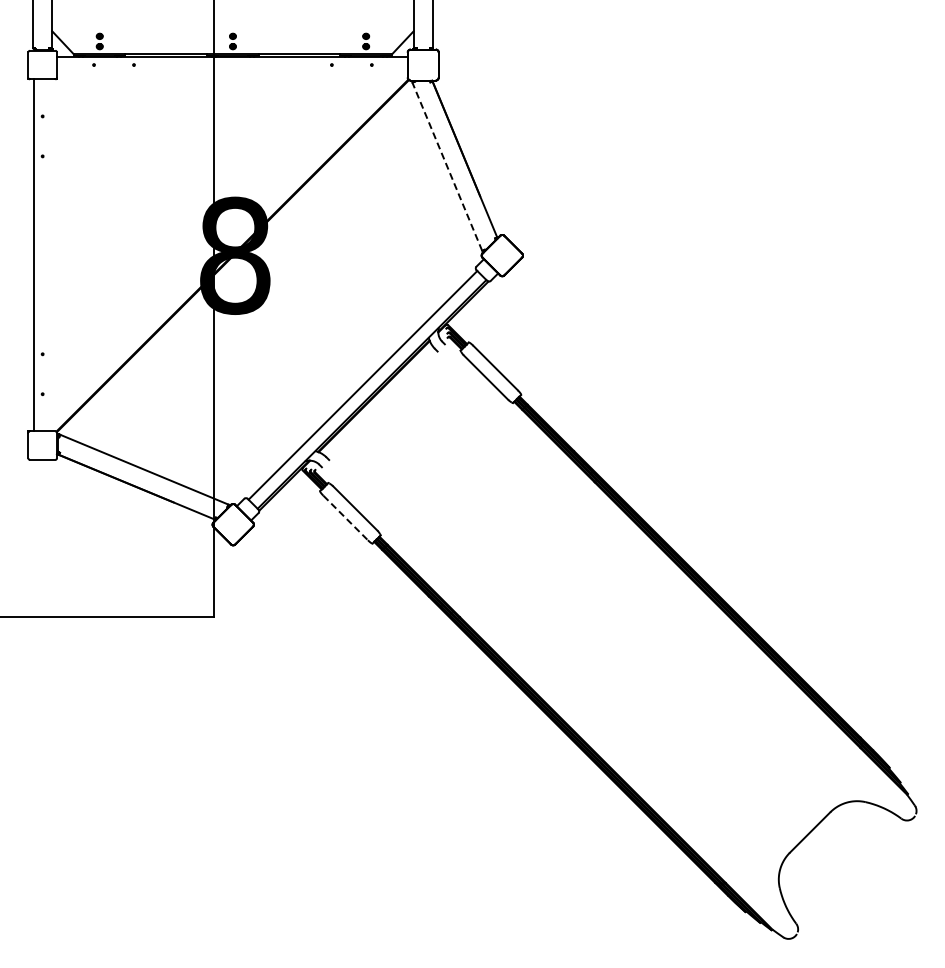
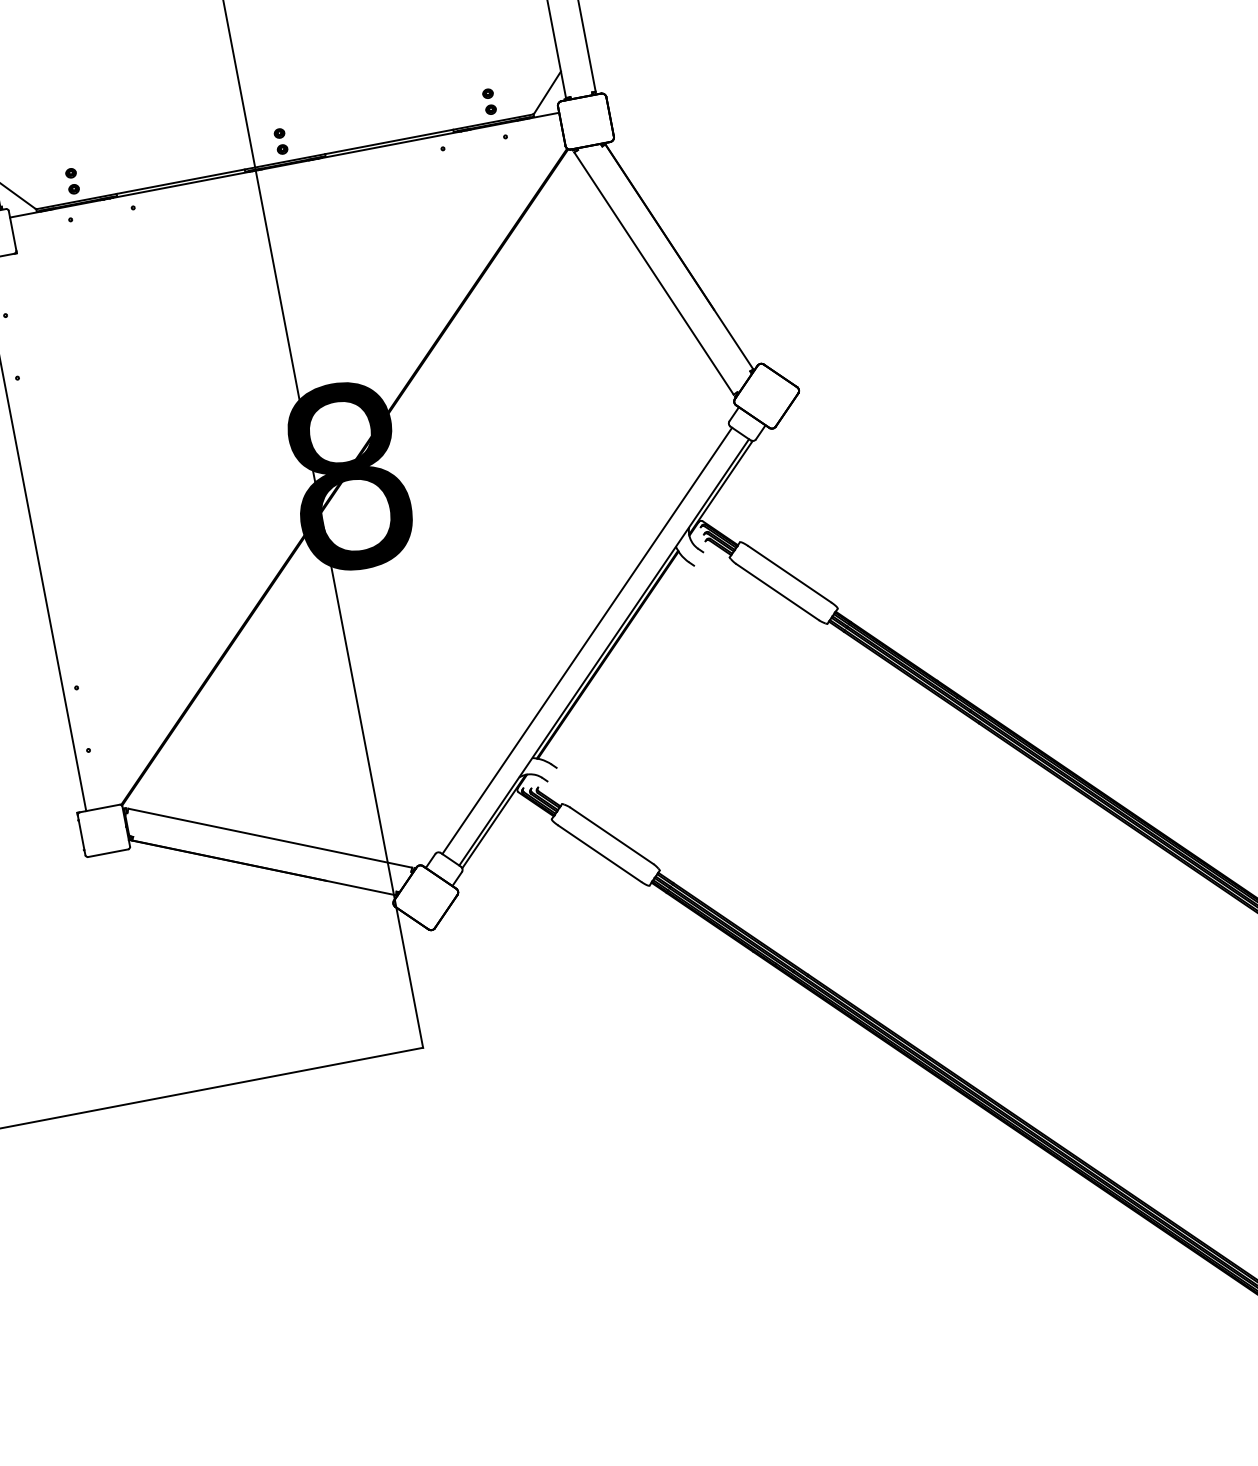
line: (447, 166) -> (654, 273), dashed -> solid
line: (346, 518) -> (601, 854), dashed -> solid

